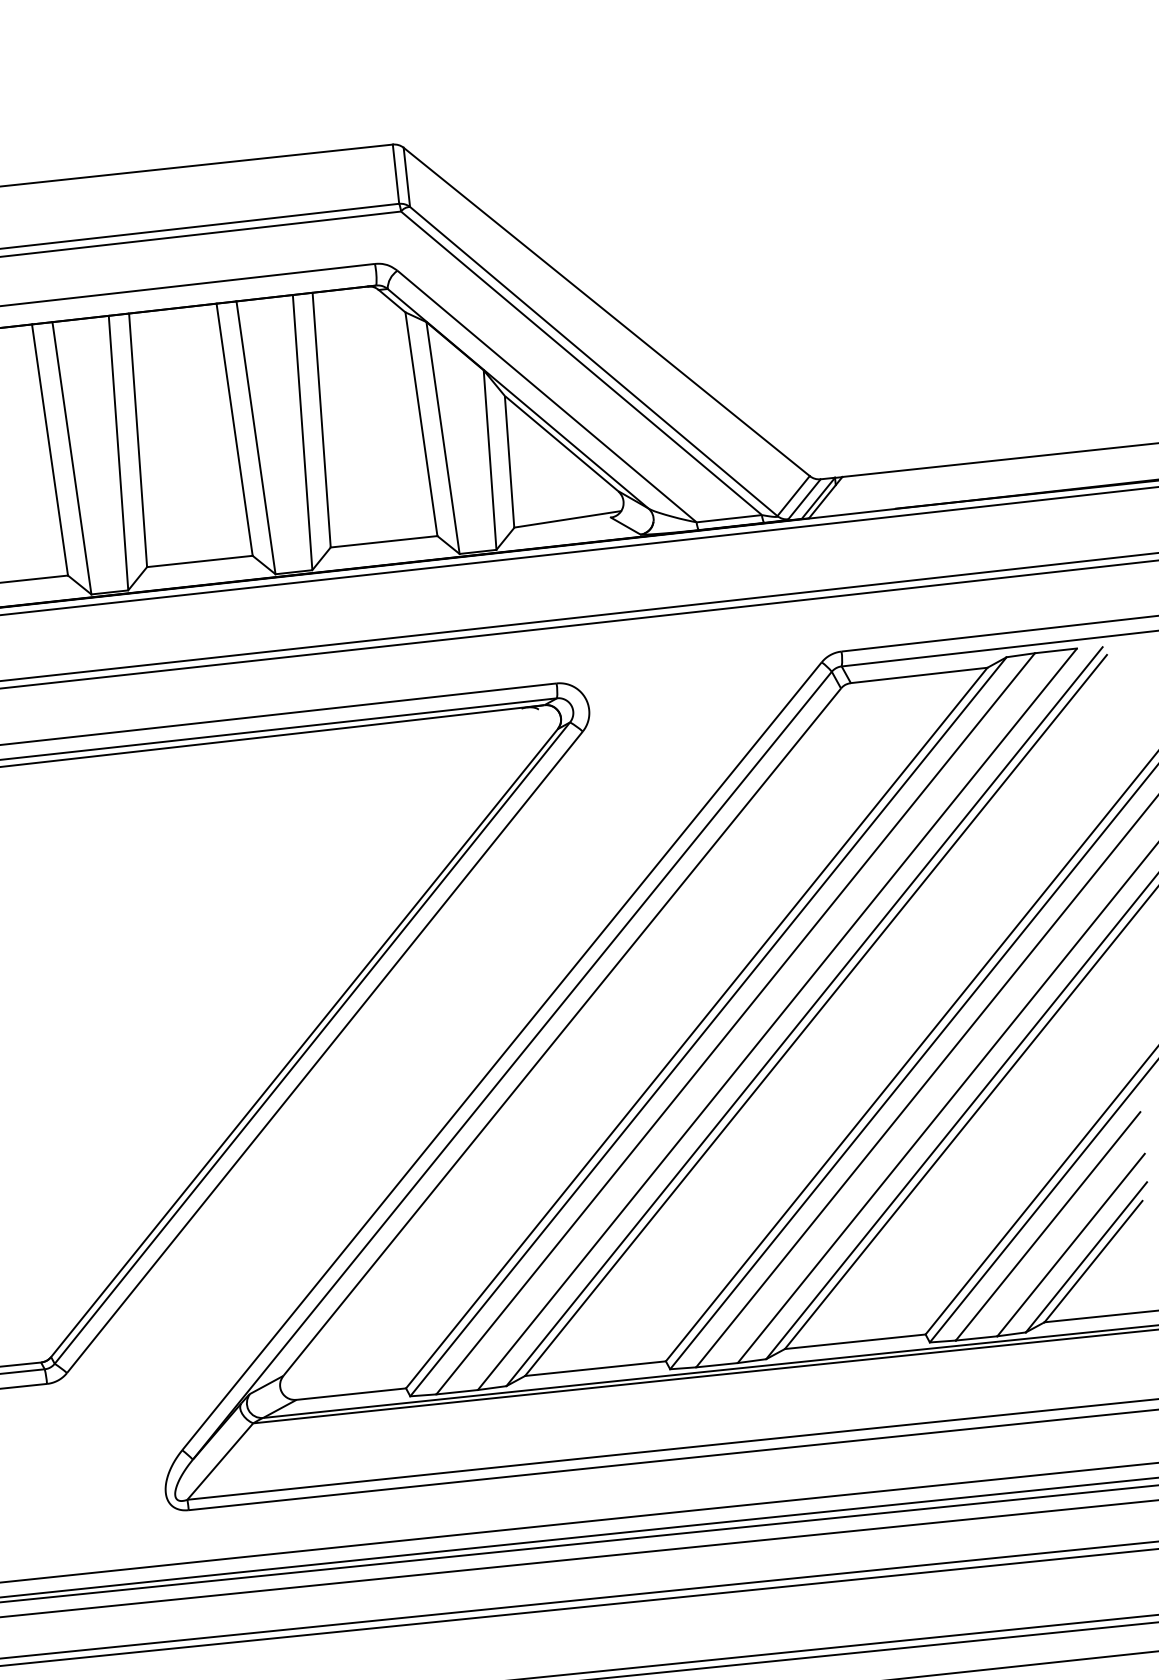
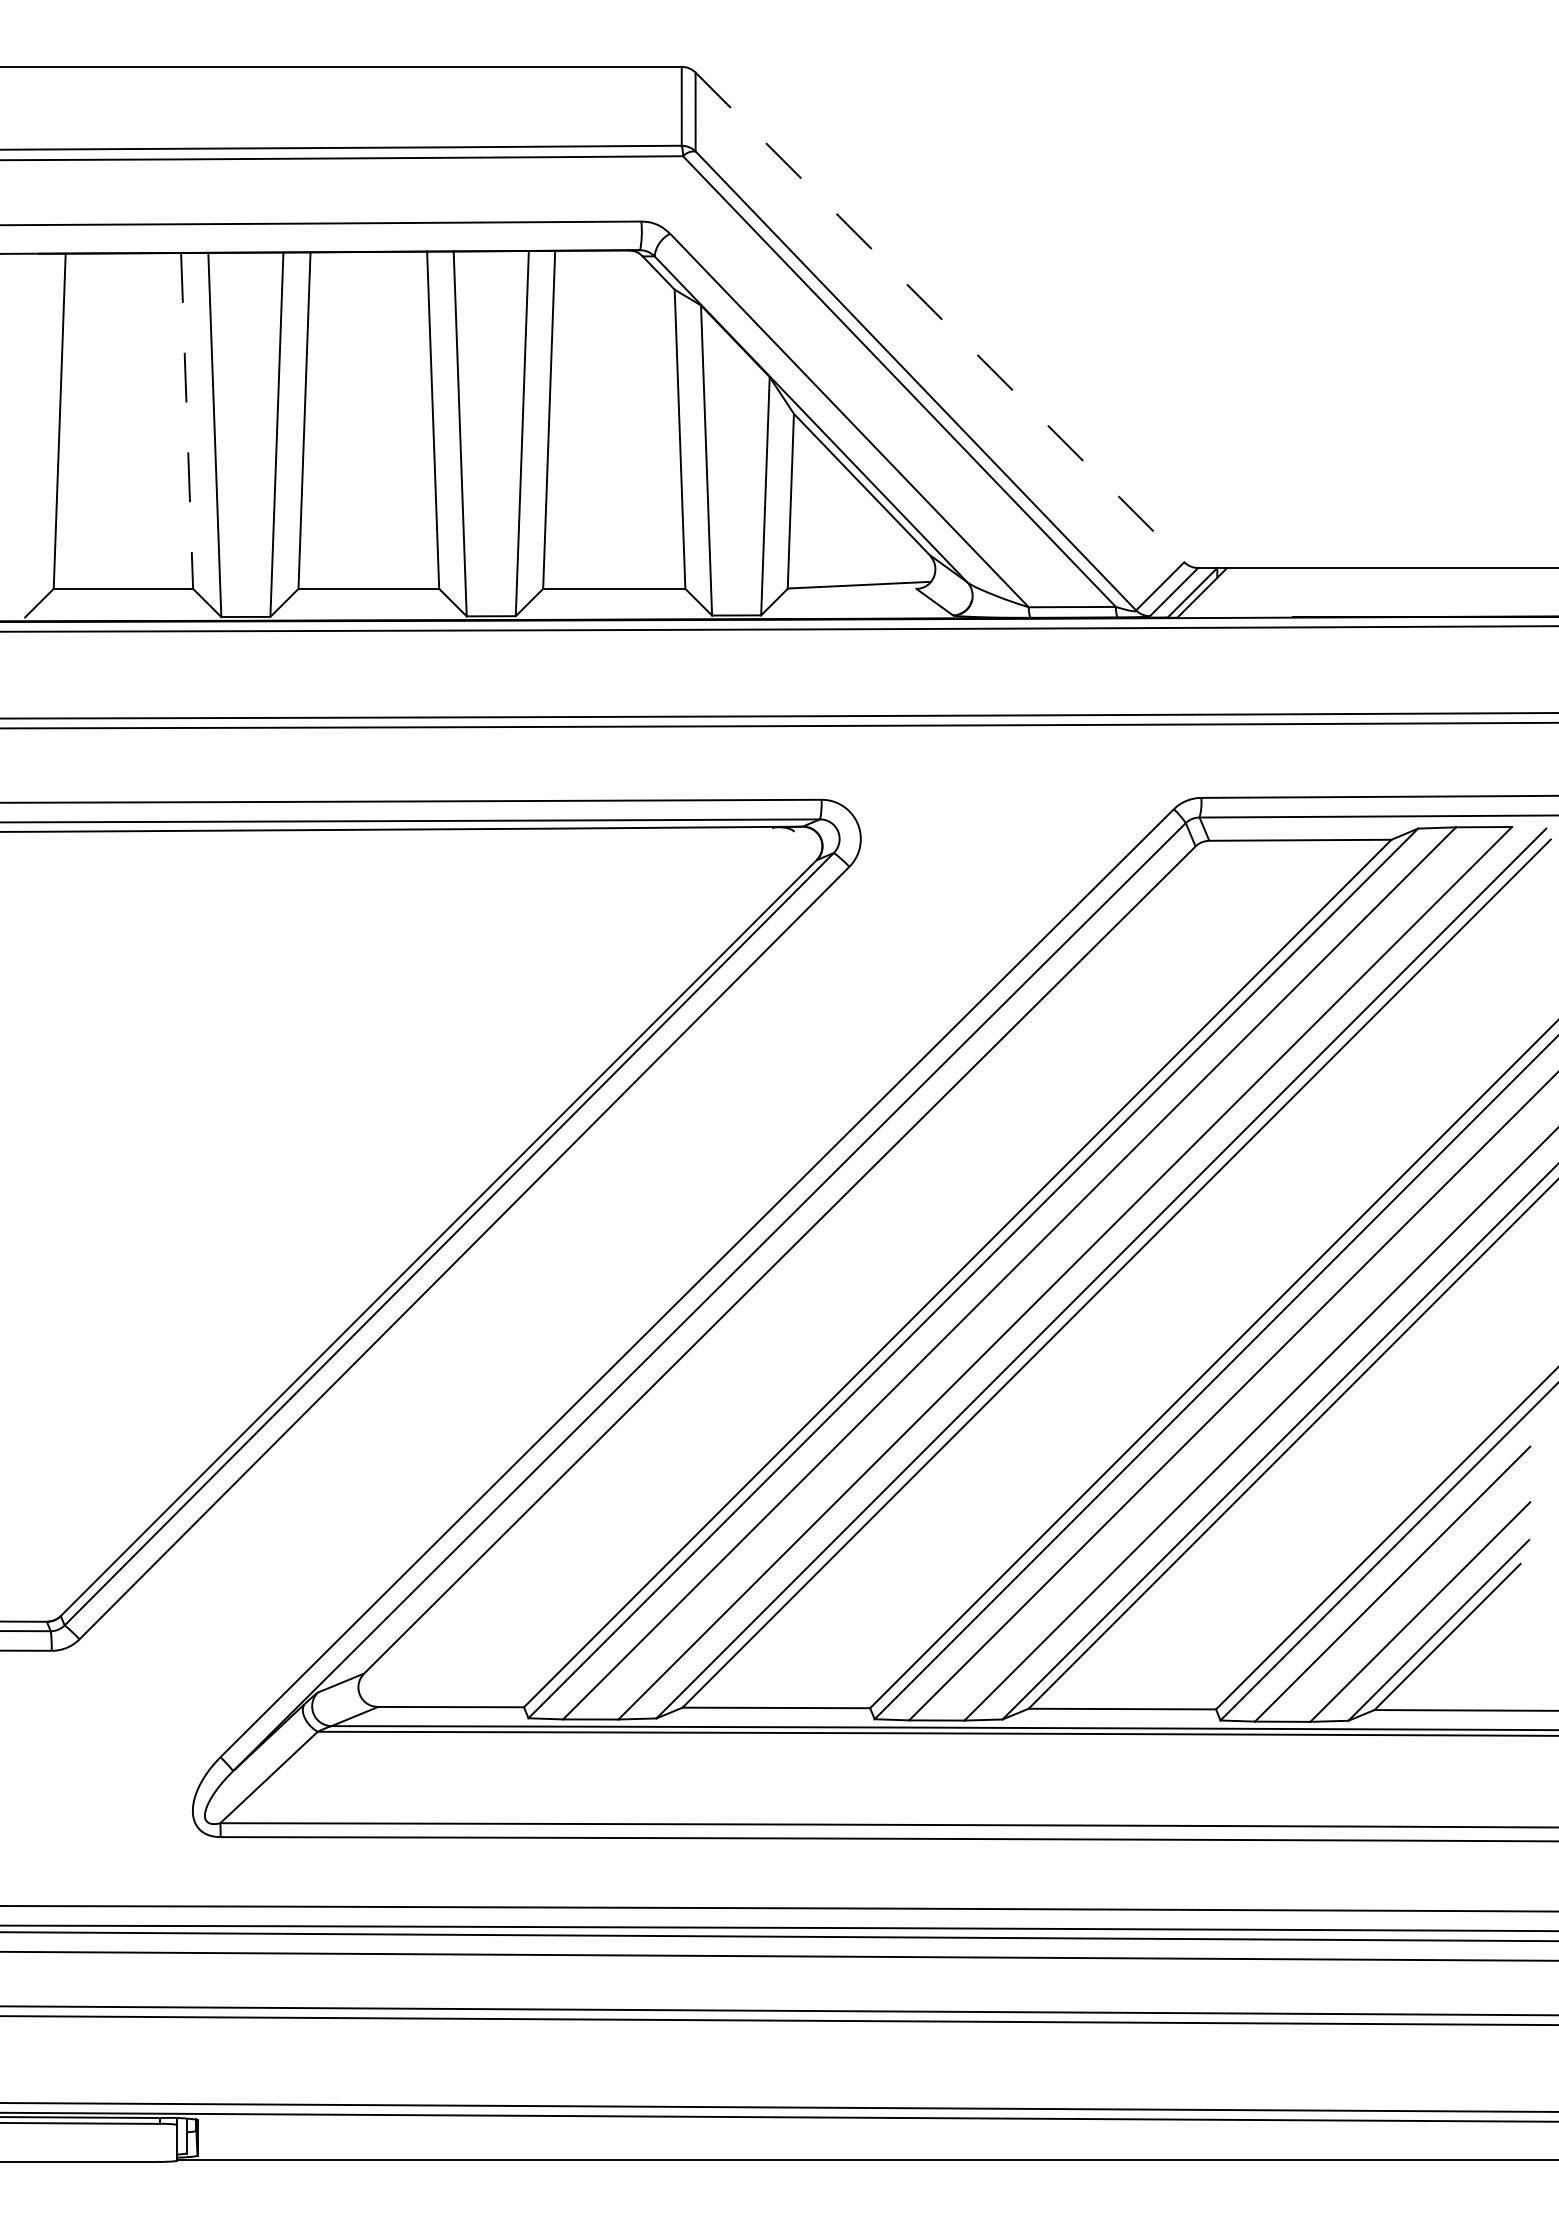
line: (606, 312) -> (939, 317), solid -> dashed
line: (50, 450) -> (187, 421), solid -> dashed

